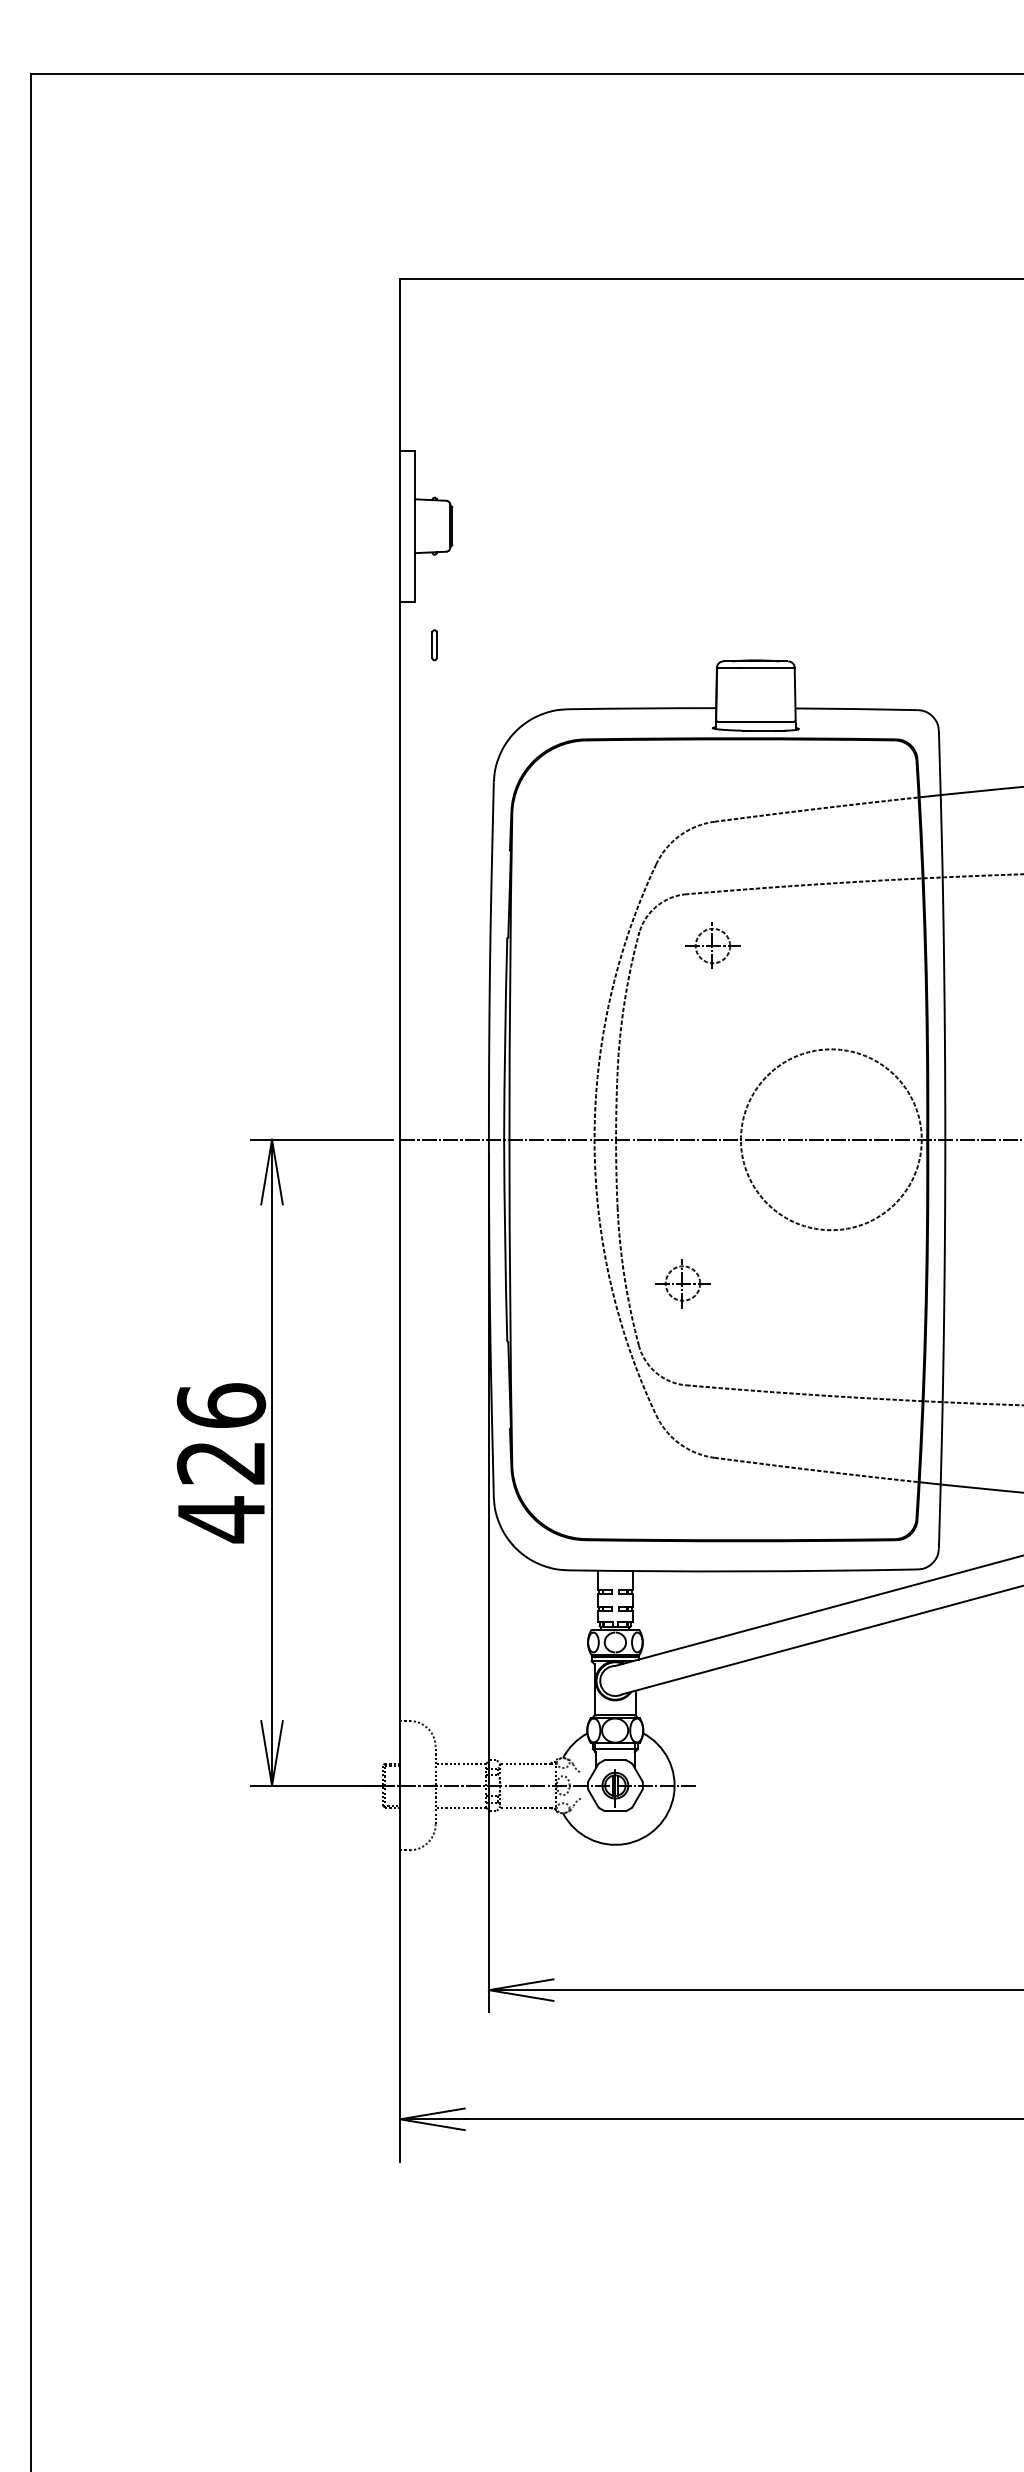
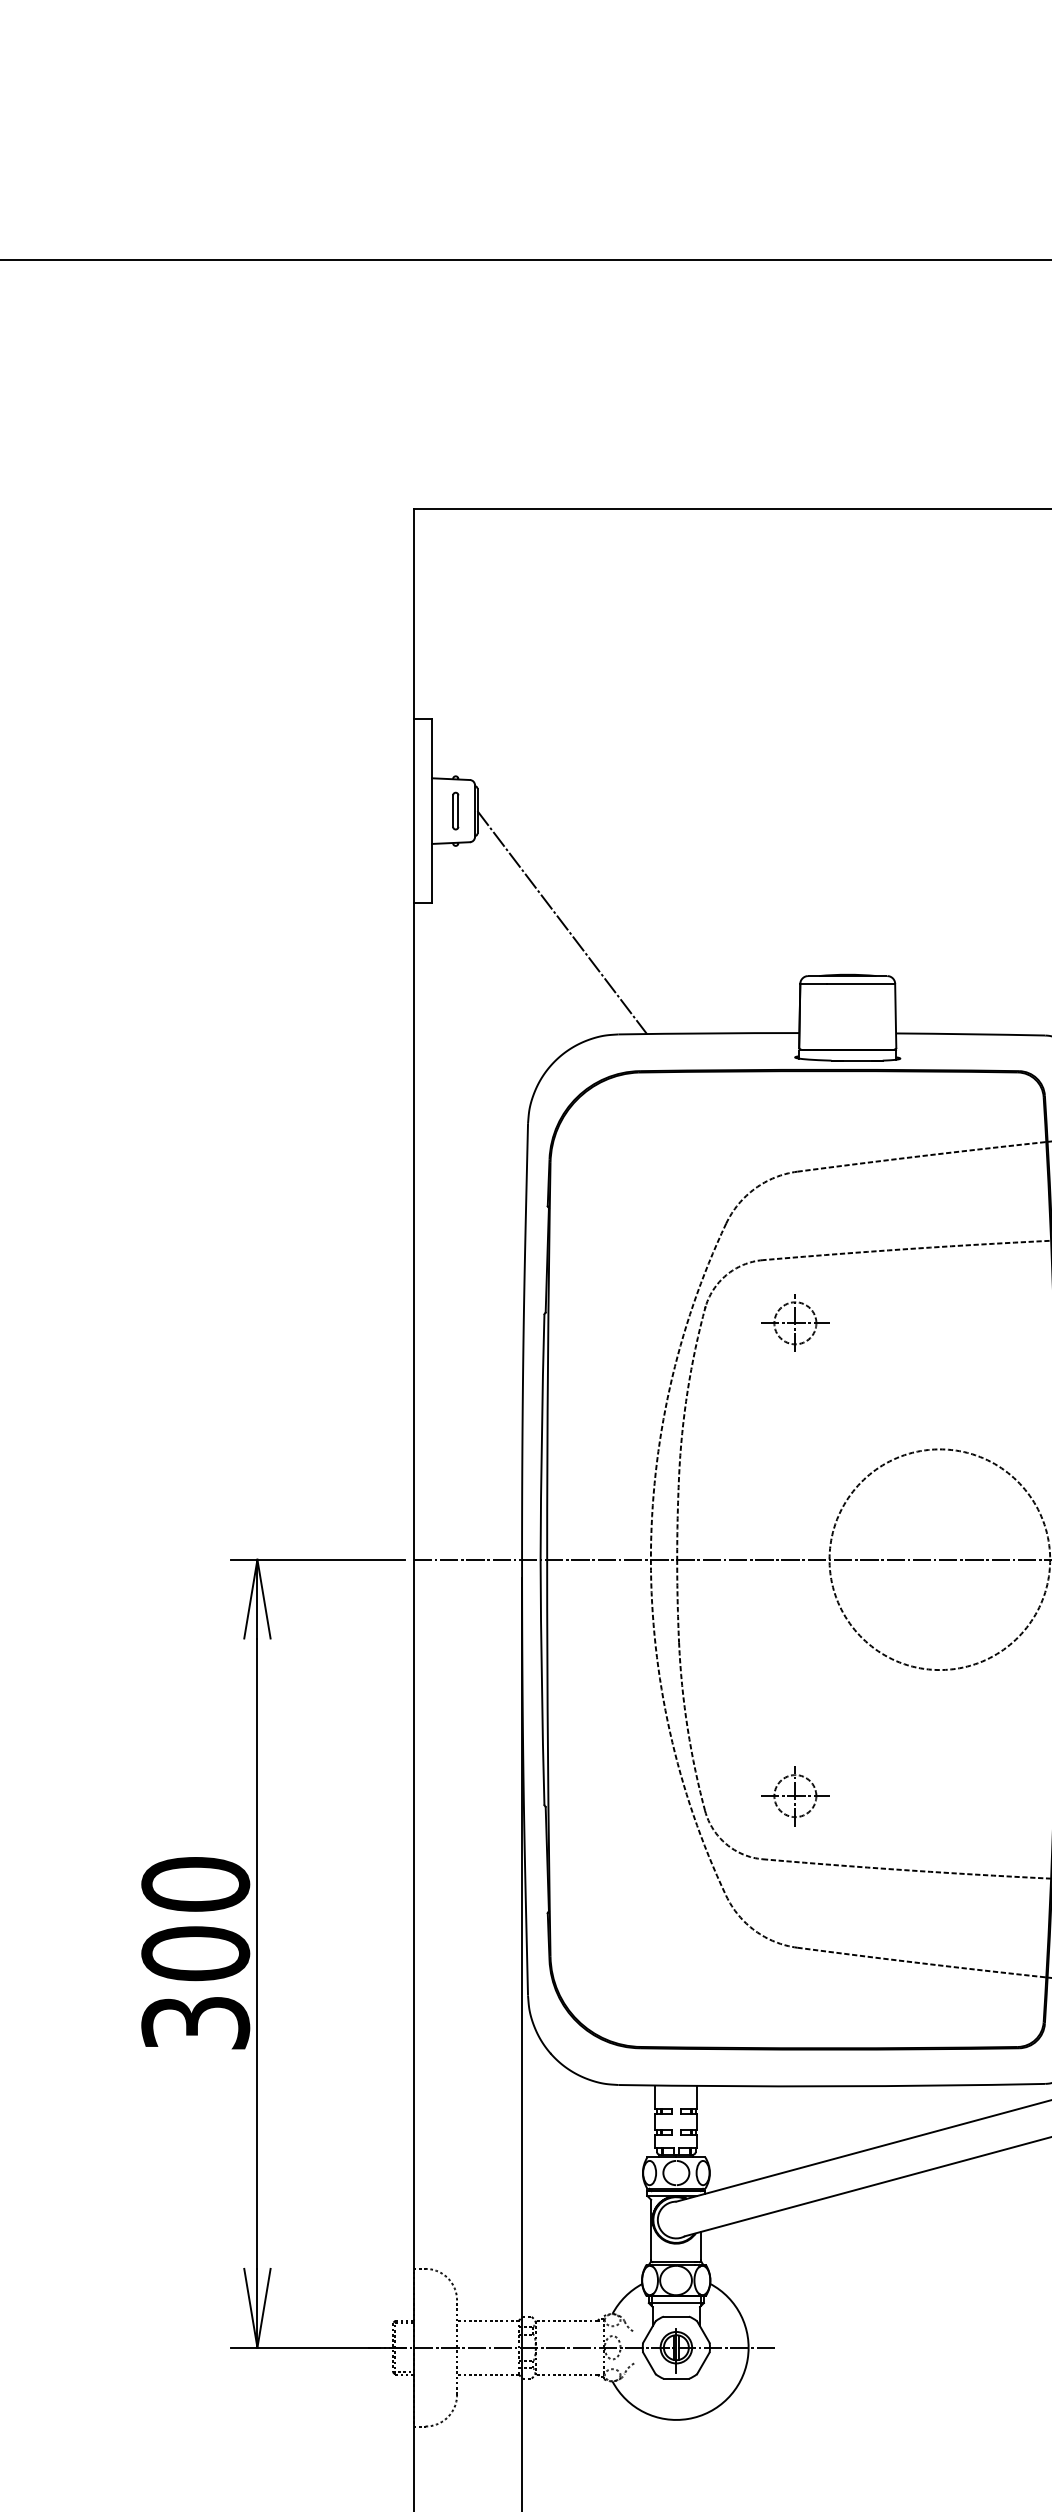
line: (521, 617) -> (561, 922), added
part: (434, 645) -> (455, 811), moved
part: (682, 1283) -> (794, 1796), moved
text: (221, 1463) -> (195, 1954), 426 -> 300

